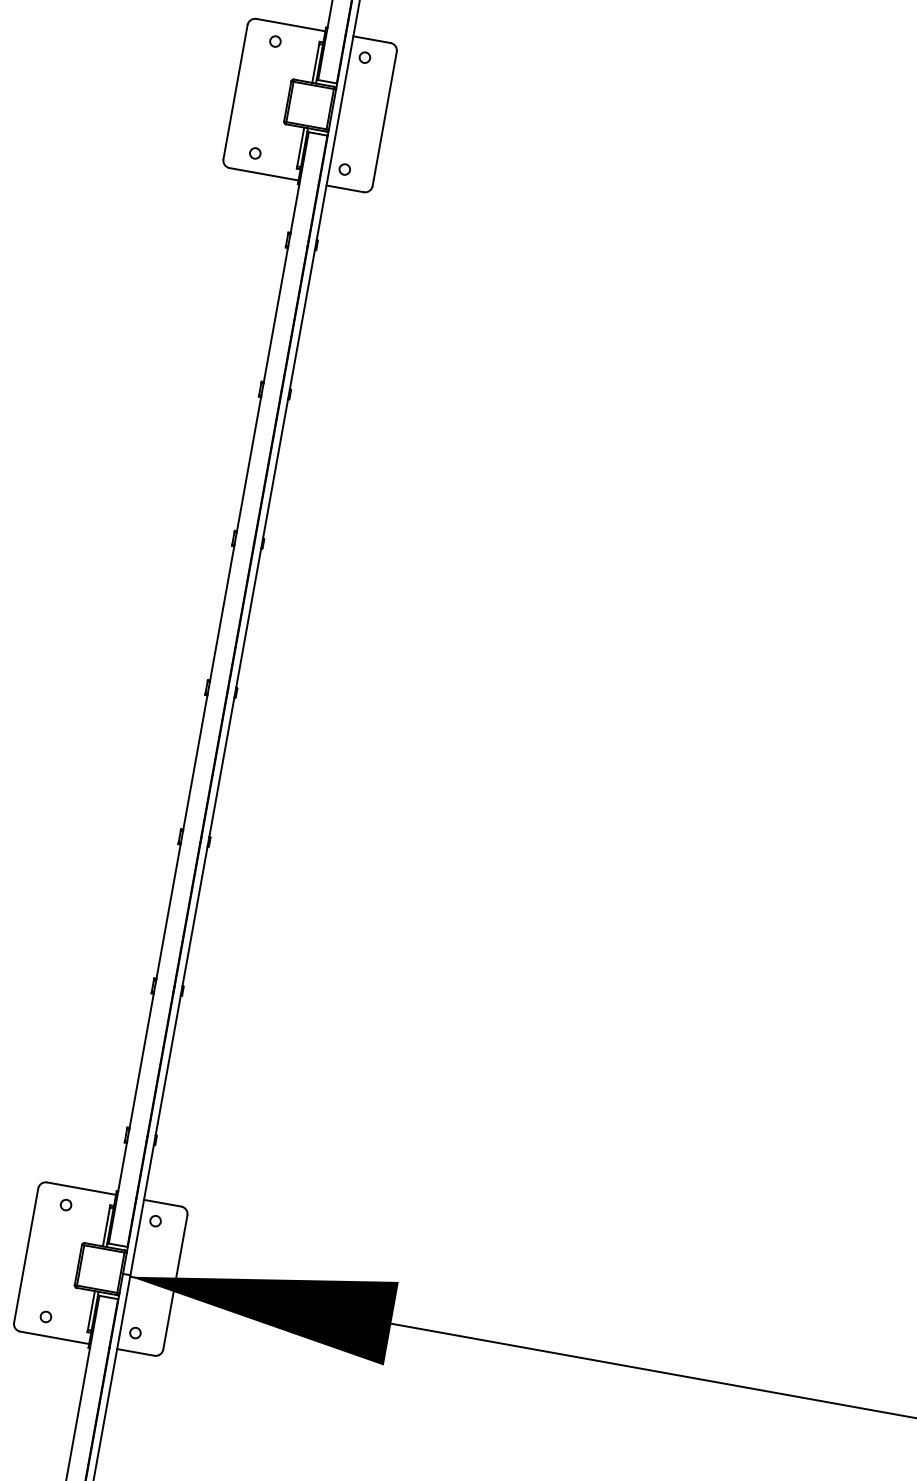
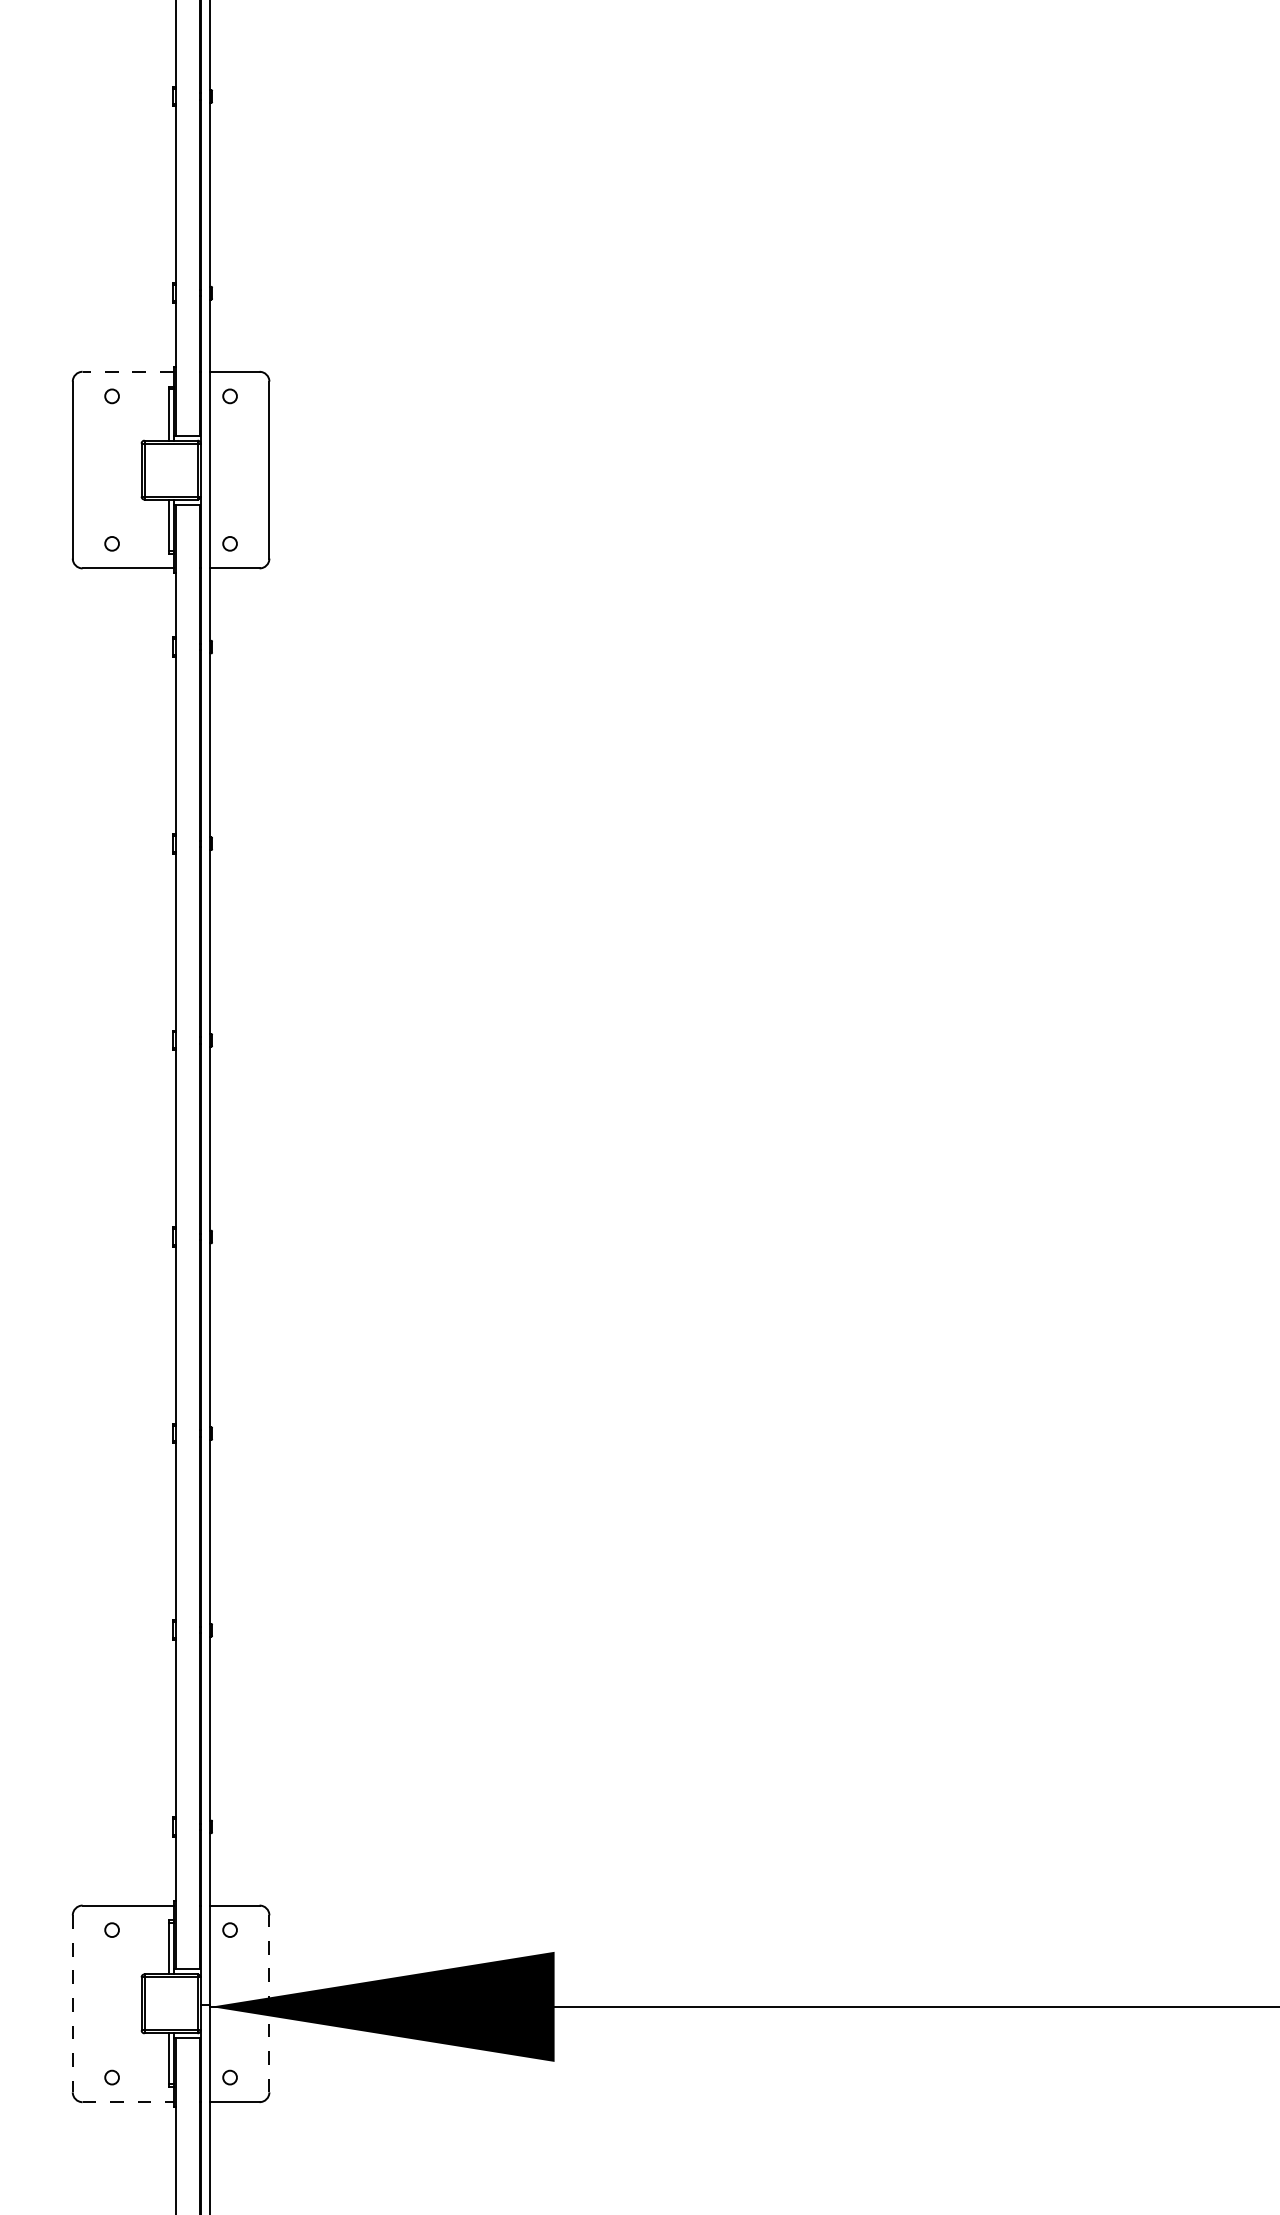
line: (290, 24) -> (127, 371), solid -> dashed
line: (25, 1256) -> (72, 2004), solid -> dashed
line: (175, 1282) -> (269, 2003), solid -> dashed
line: (54, 1338) -> (128, 2102), solid -> dashed

